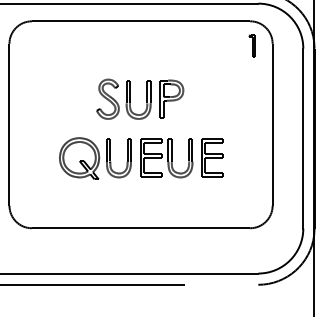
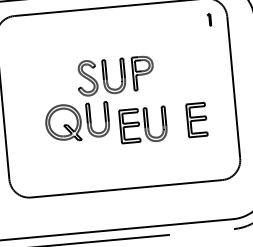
part: (251, 45) -> (208, 19), size x0.6
part: (212, 157) -> (196, 119), moved
part: (95, 158) -> (77, 121), moved

